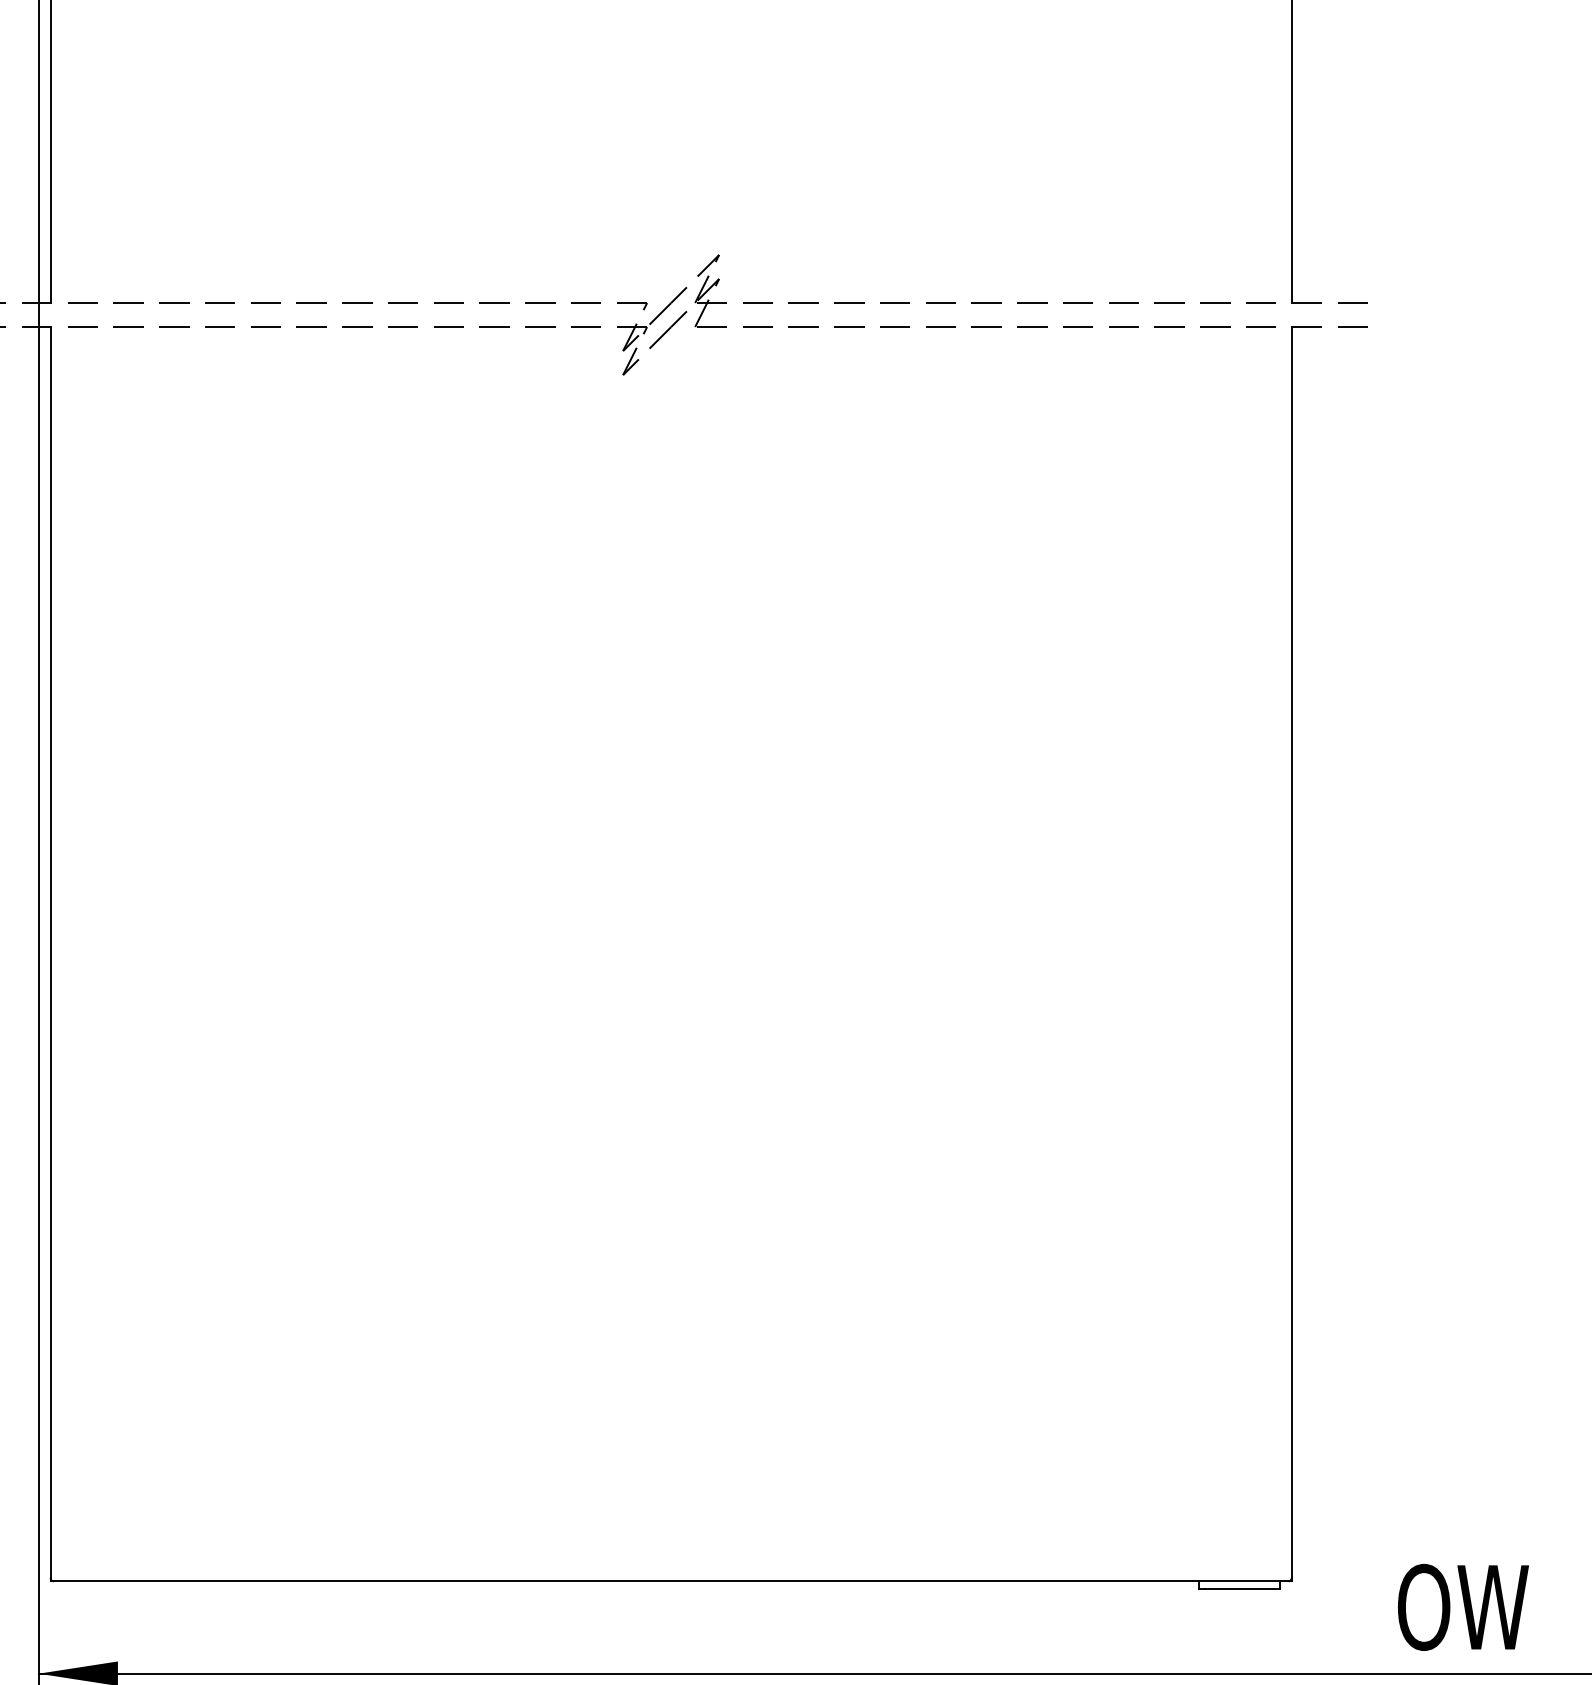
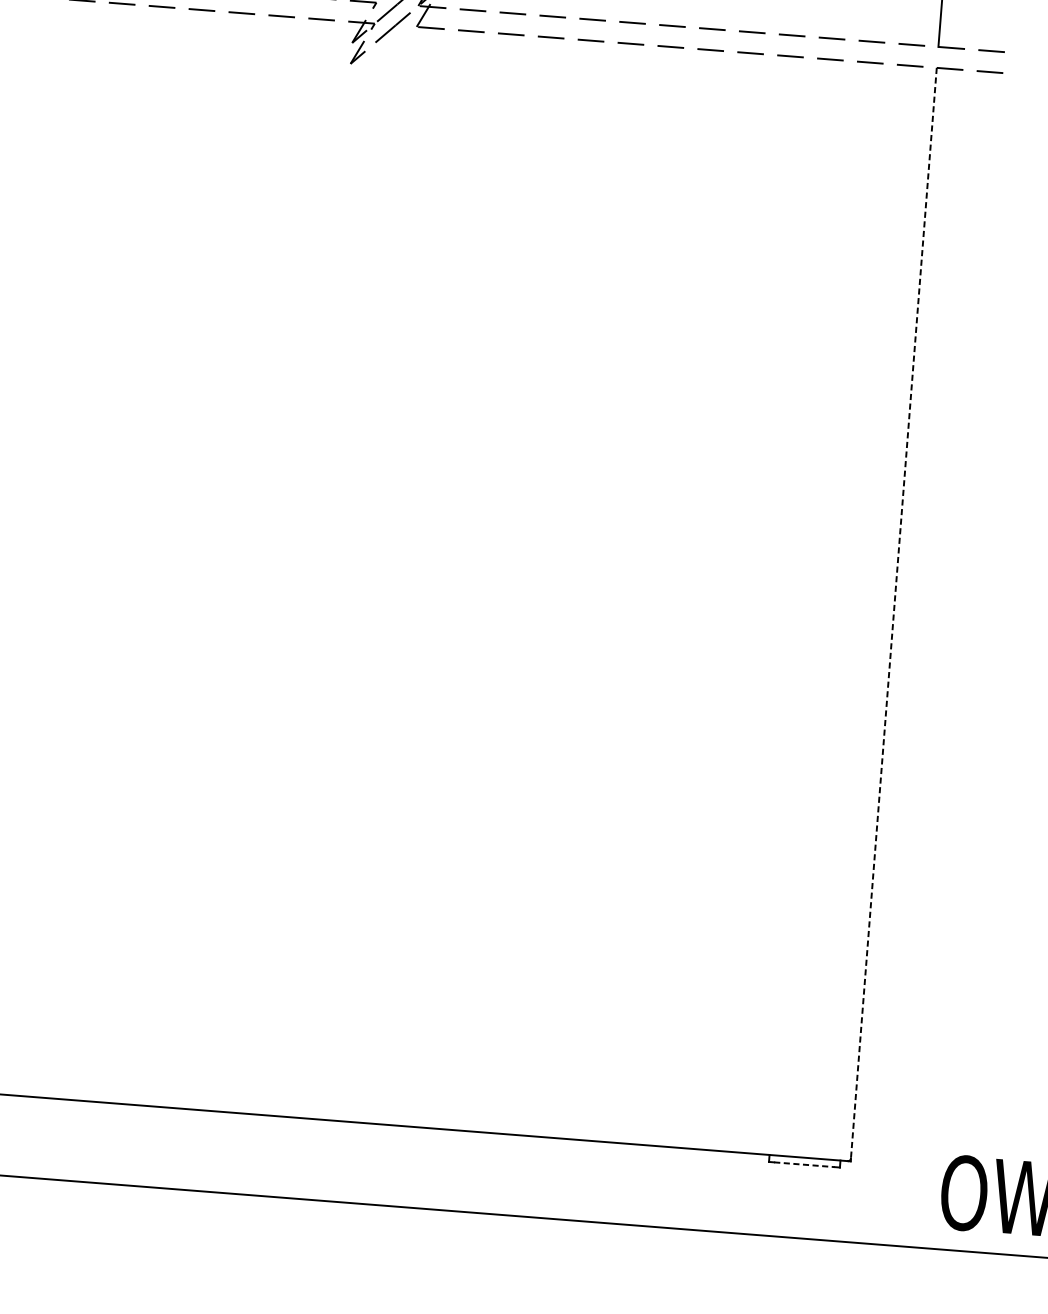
line: (1291, 952) -> (893, 613), solid -> dashed
line: (1239, 1589) -> (804, 1164), solid -> dashed

